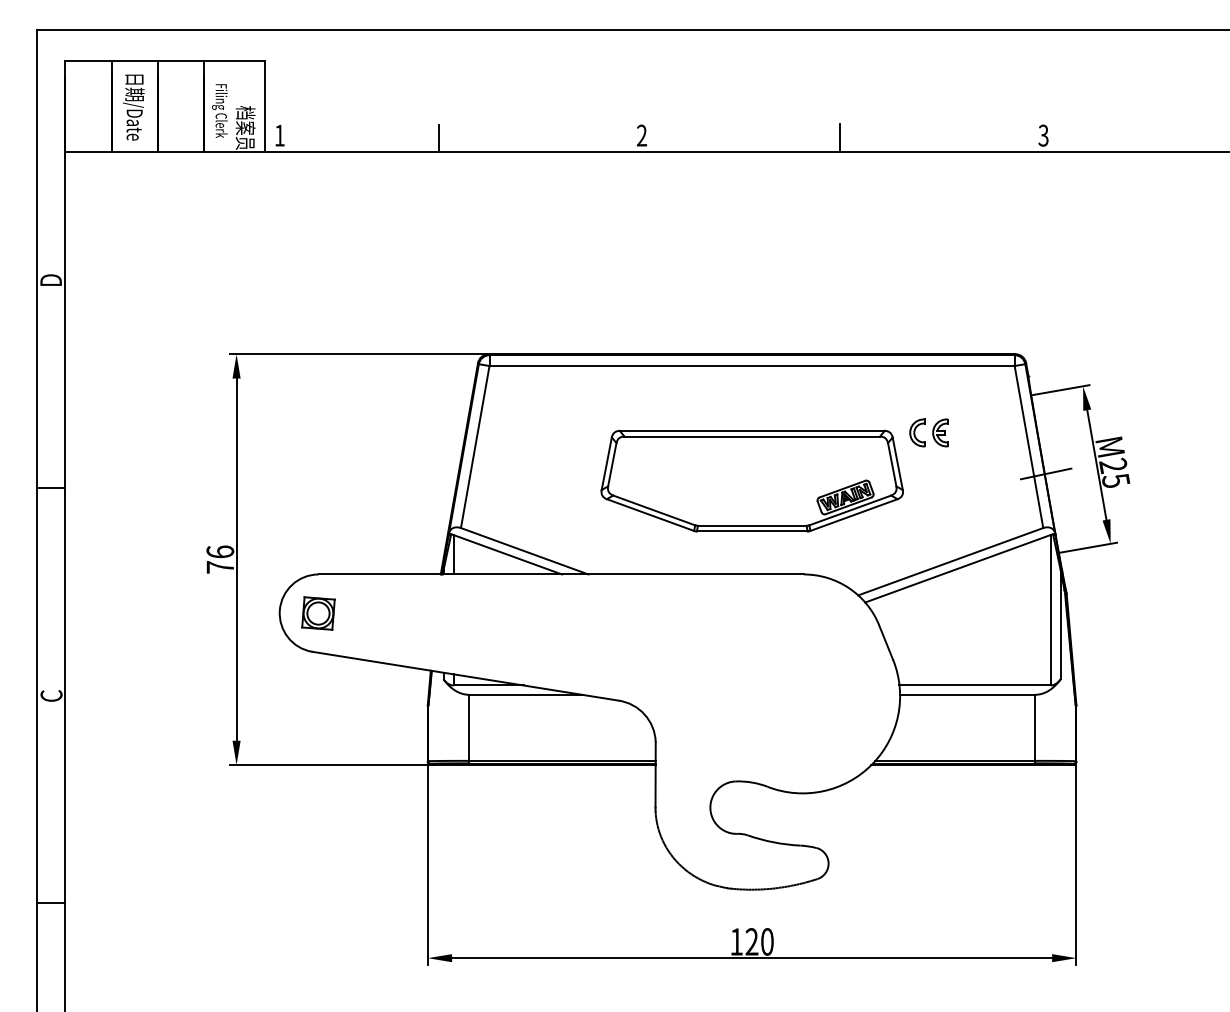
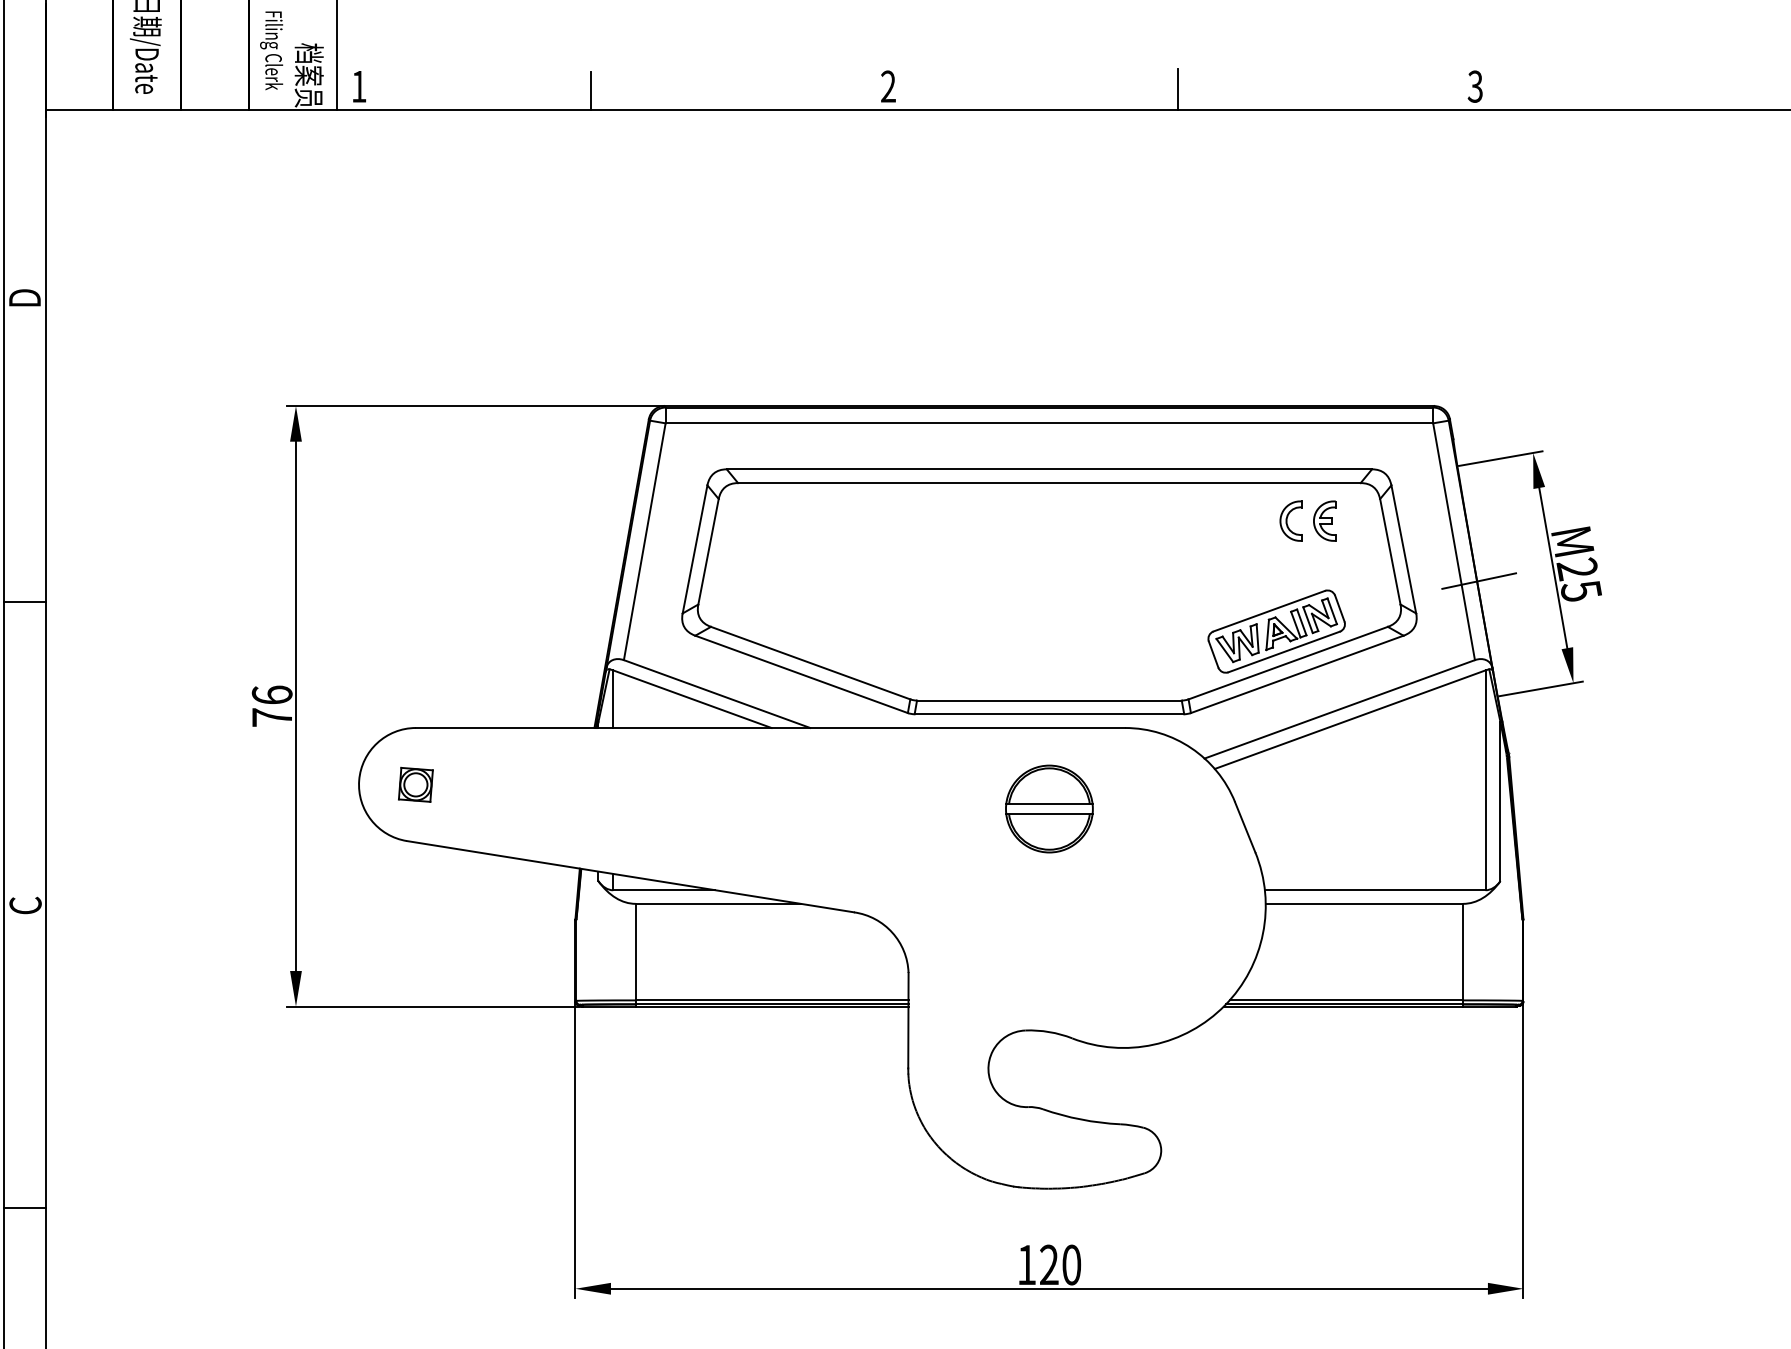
part: (752, 480) -> (1049, 590), size x1.67
part: (318, 612) -> (415, 783), size x0.71
part: (751, 629) -> (1048, 808), added

